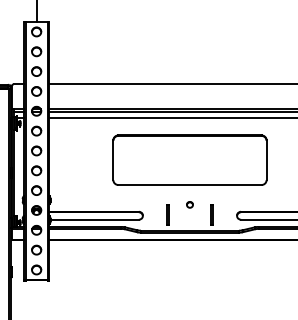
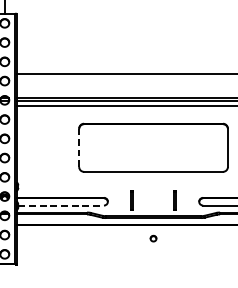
line: (113, 160) -> (79, 148), solid -> dashed
part: (189, 204) -> (153, 238), moved
line: (95, 219) -> (61, 205), solid -> dashed

